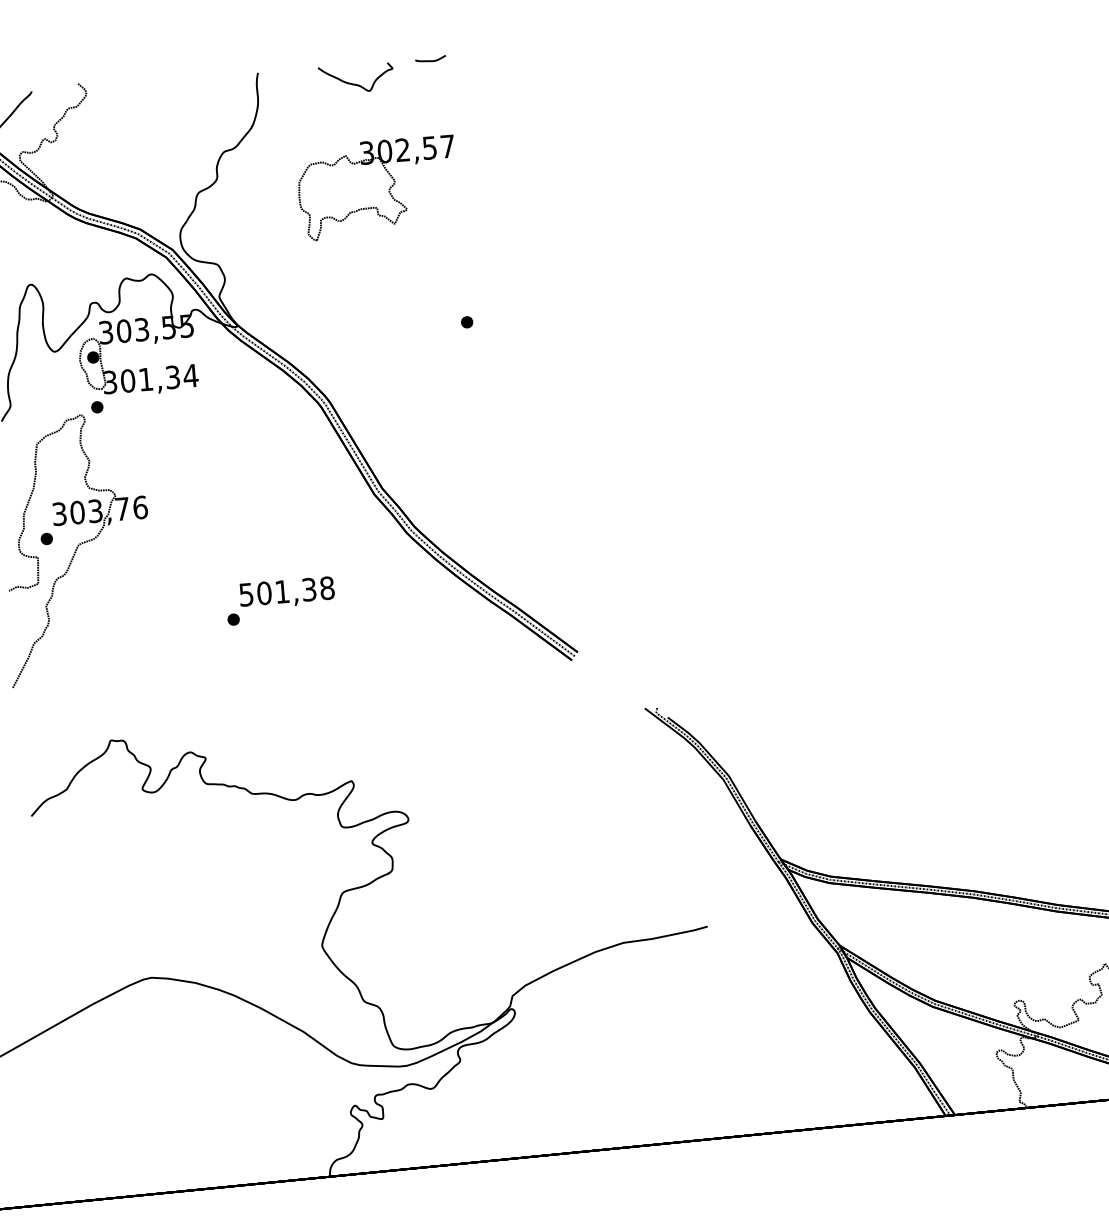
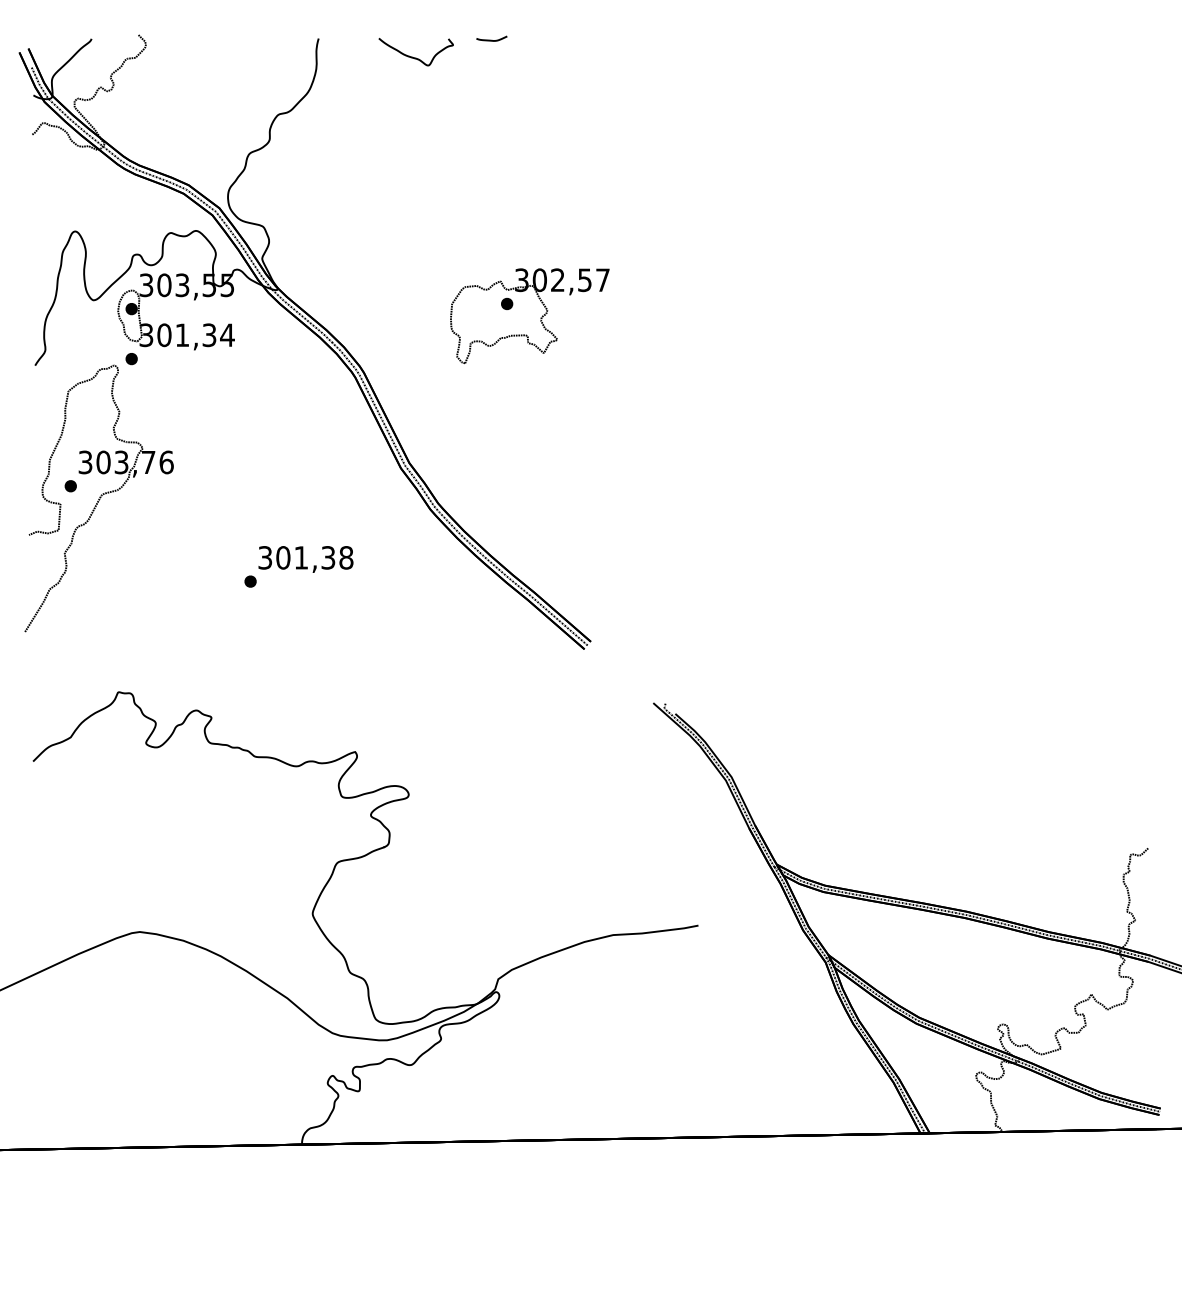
part: (377, 188) -> (529, 316), moved
text: (246, 594) -> (265, 557), 501,38 -> 301,38

